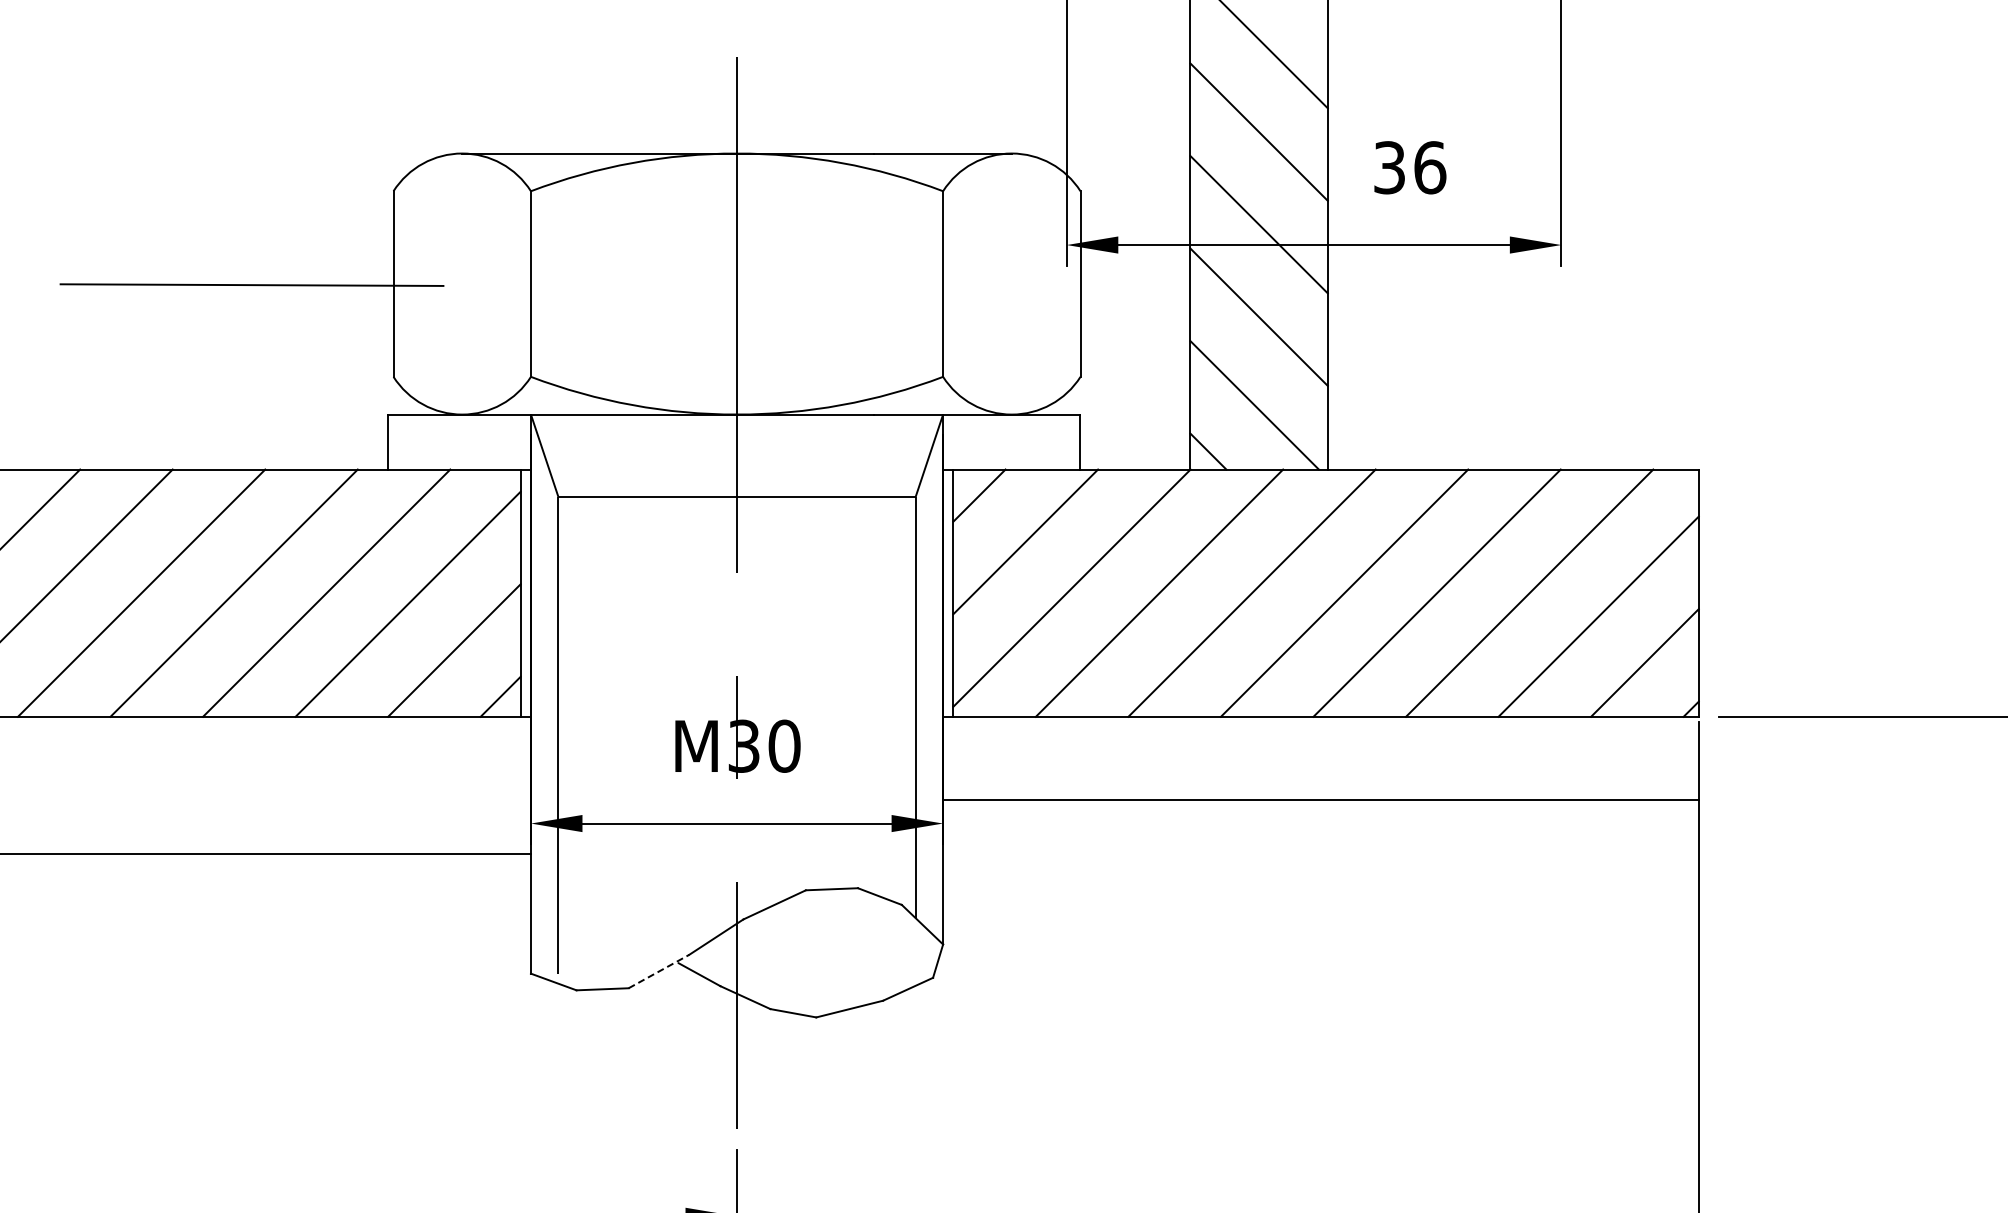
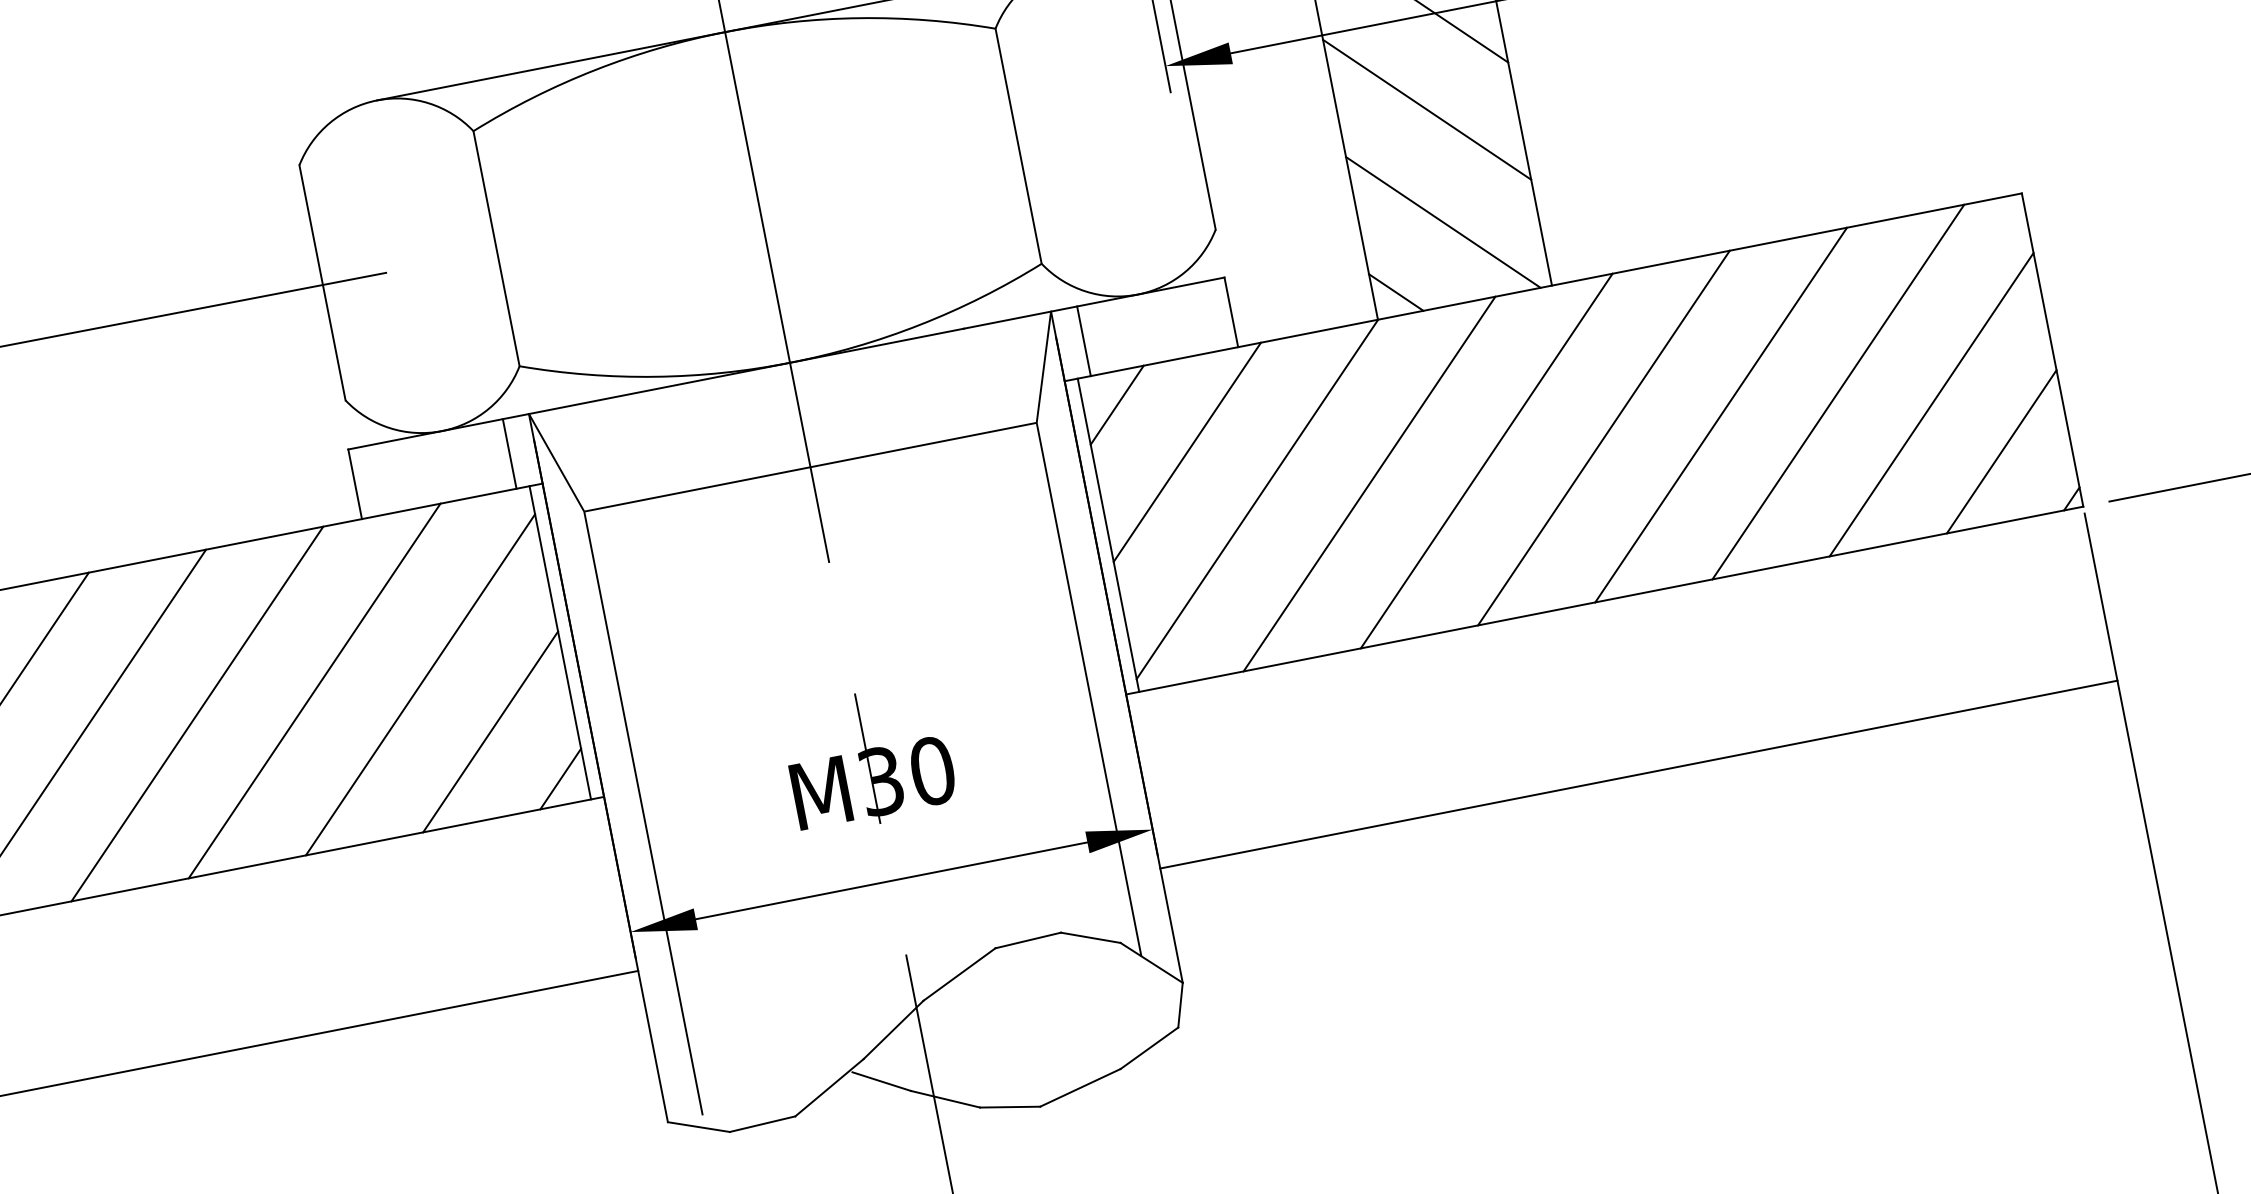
line: (510, 441) -> (509, 453), added
line: (963, 441) -> (1083, 340), added
line: (1320, 800) -> (1638, 775), moved
line: (658, 971) -> (828, 1087), dashed -> solid

